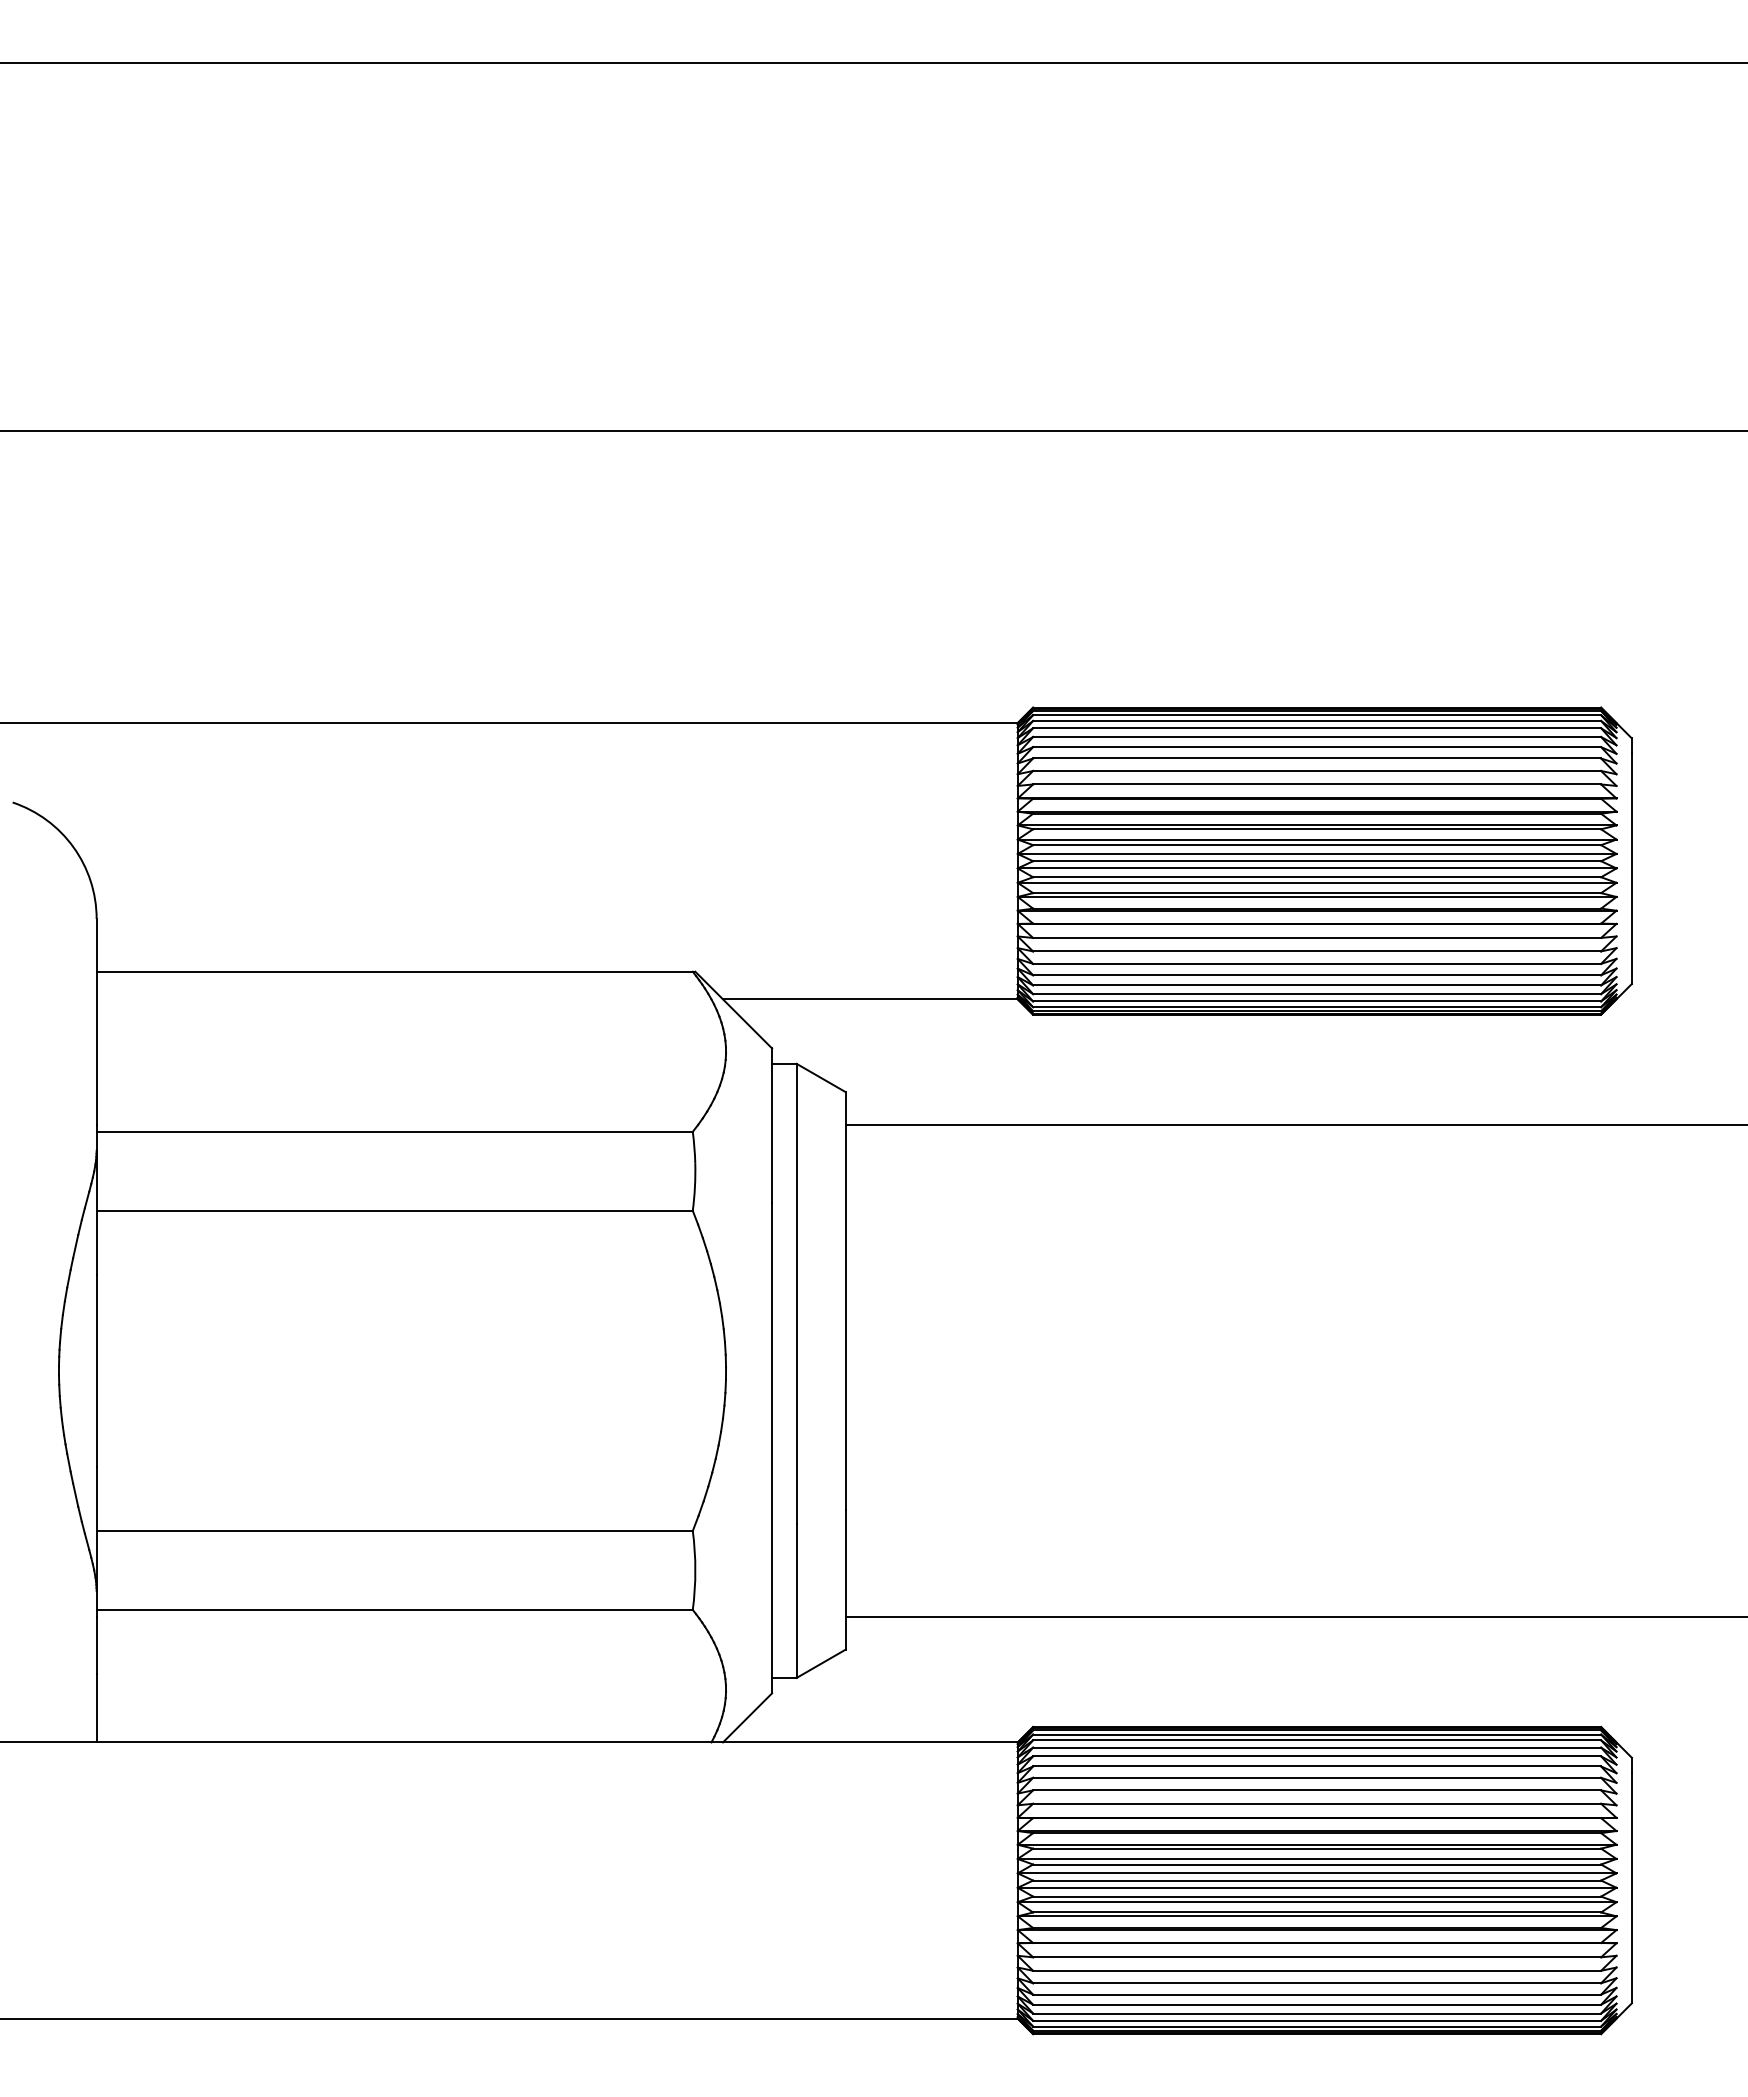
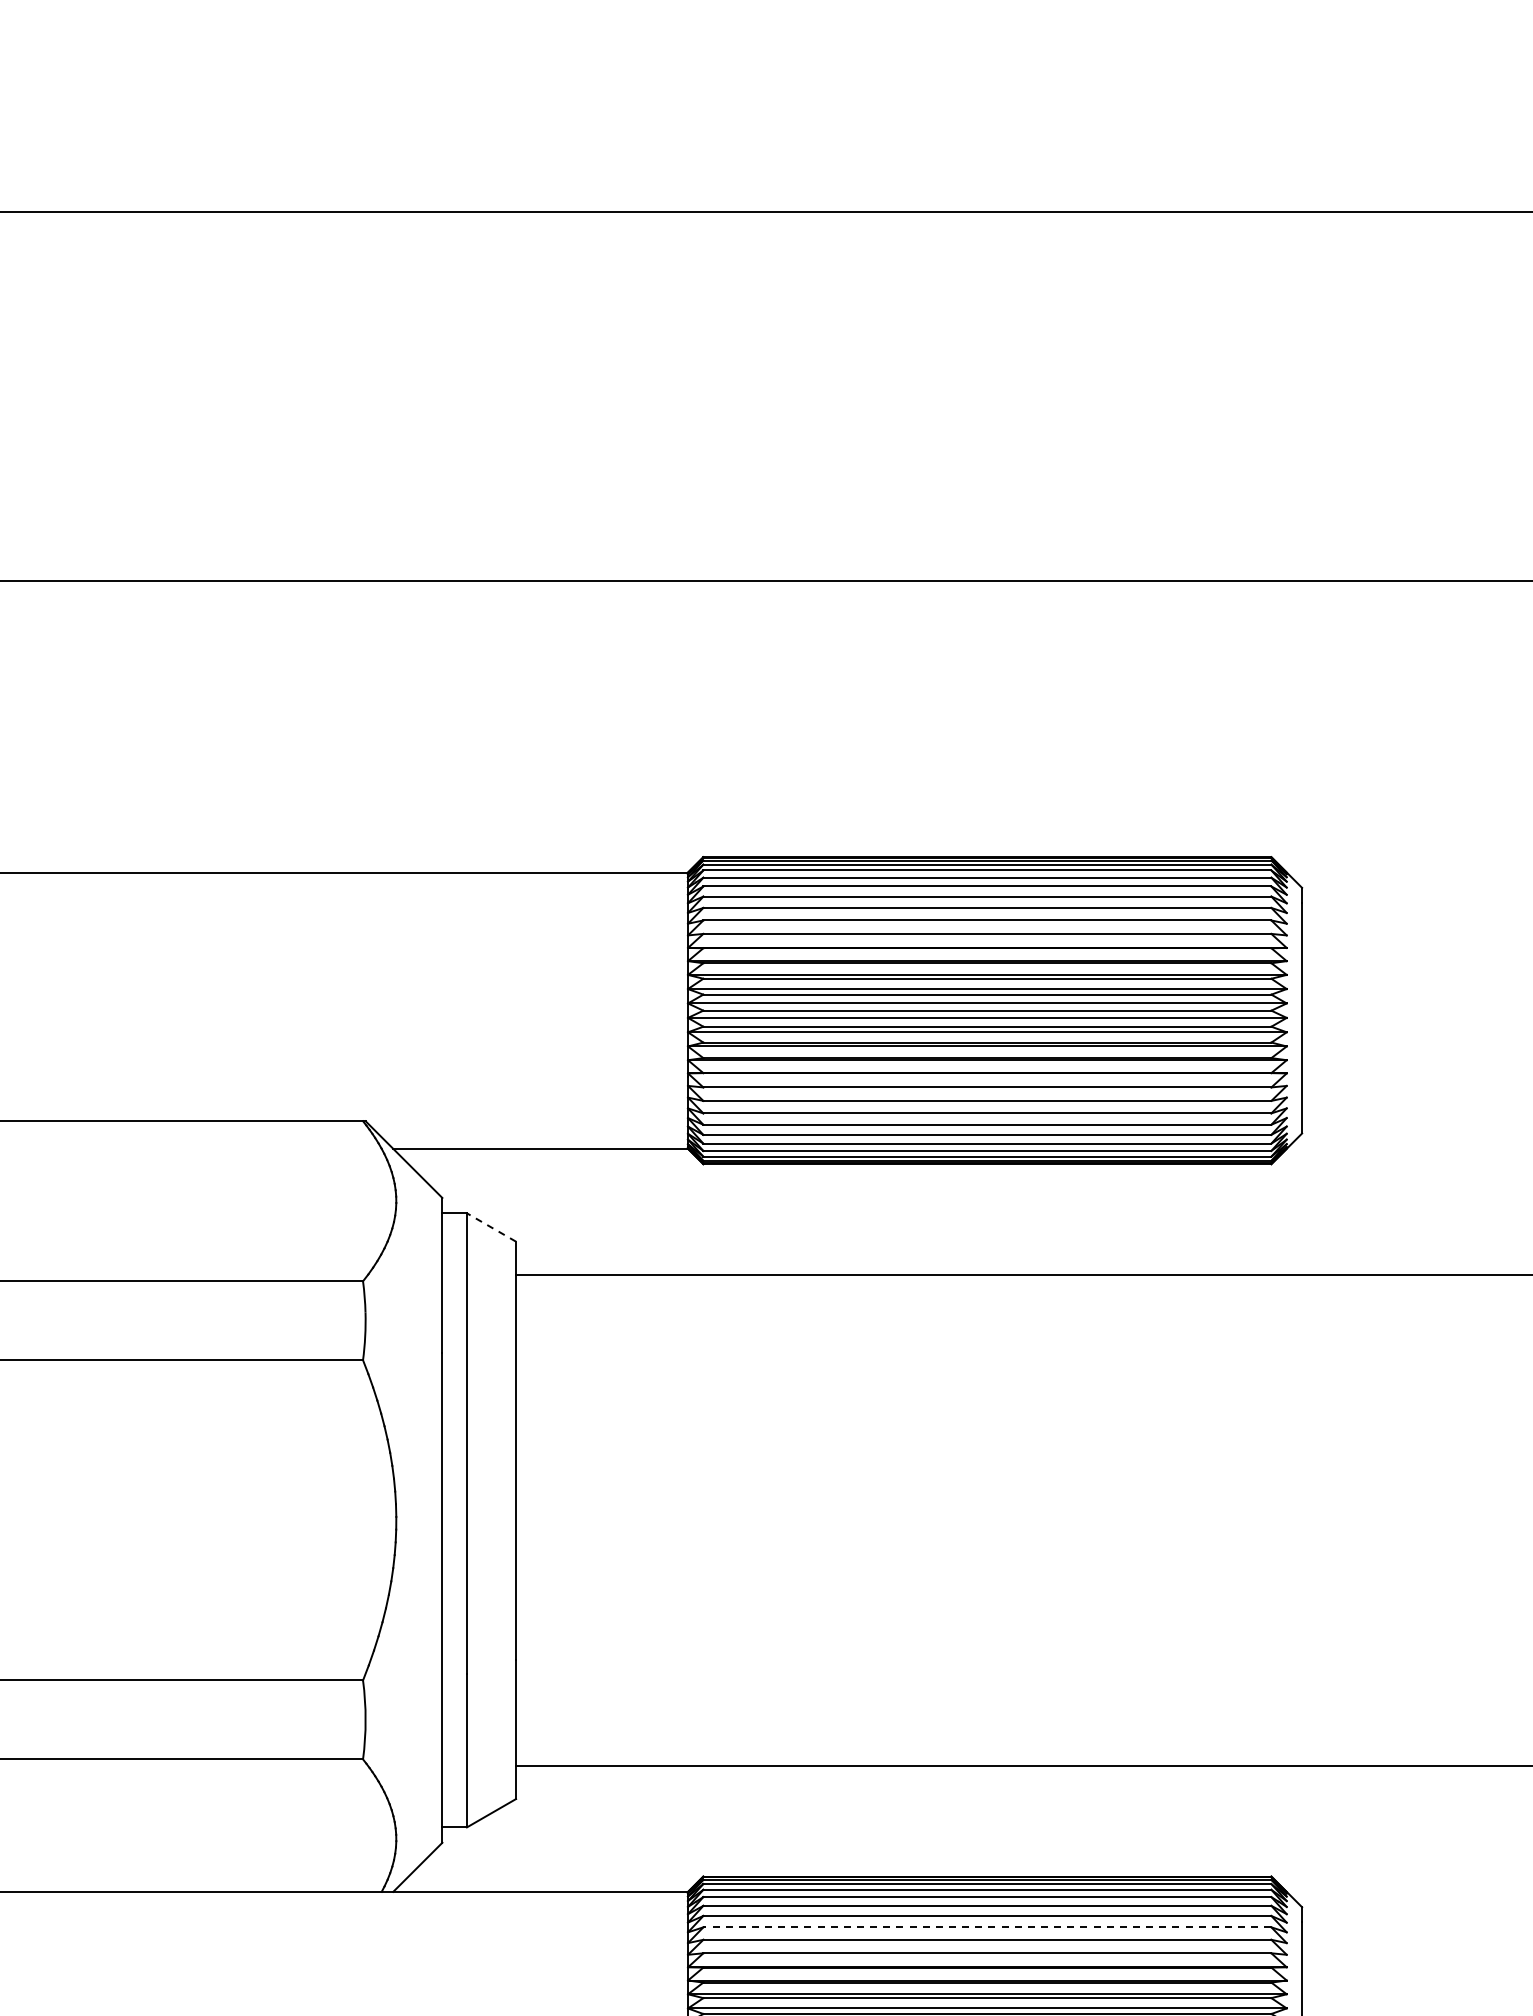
line: (820, 1077) -> (490, 1226), solid -> dashed
line: (1316, 1777) -> (986, 1926), solid -> dashed

